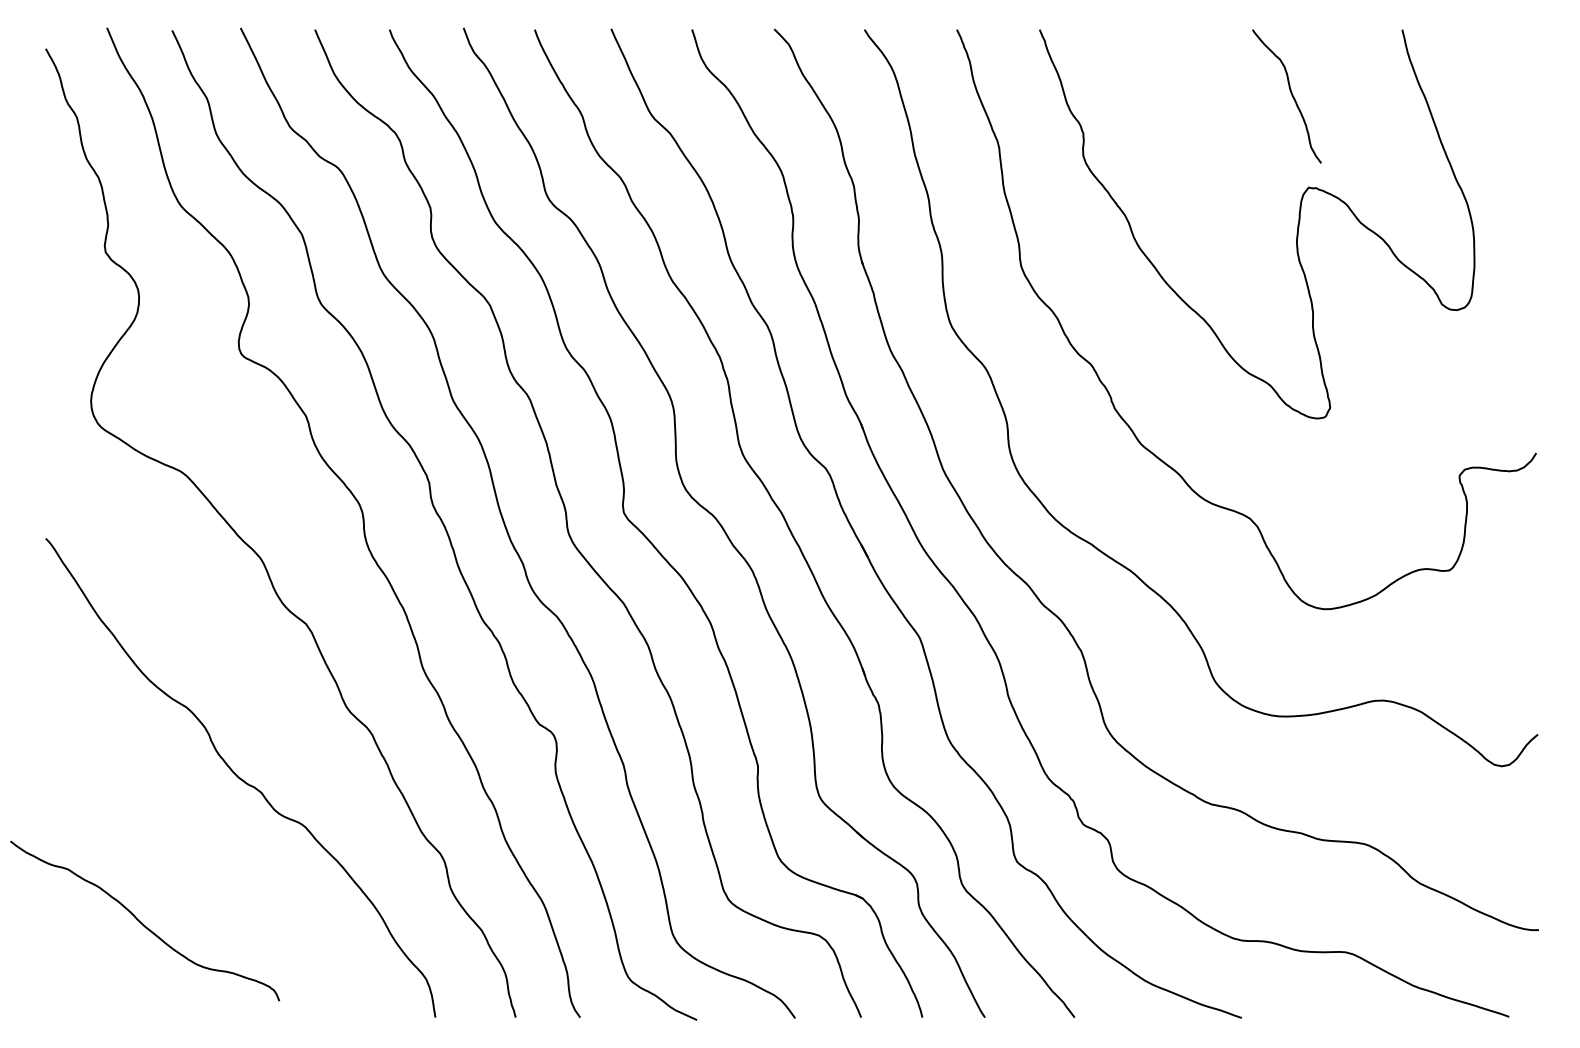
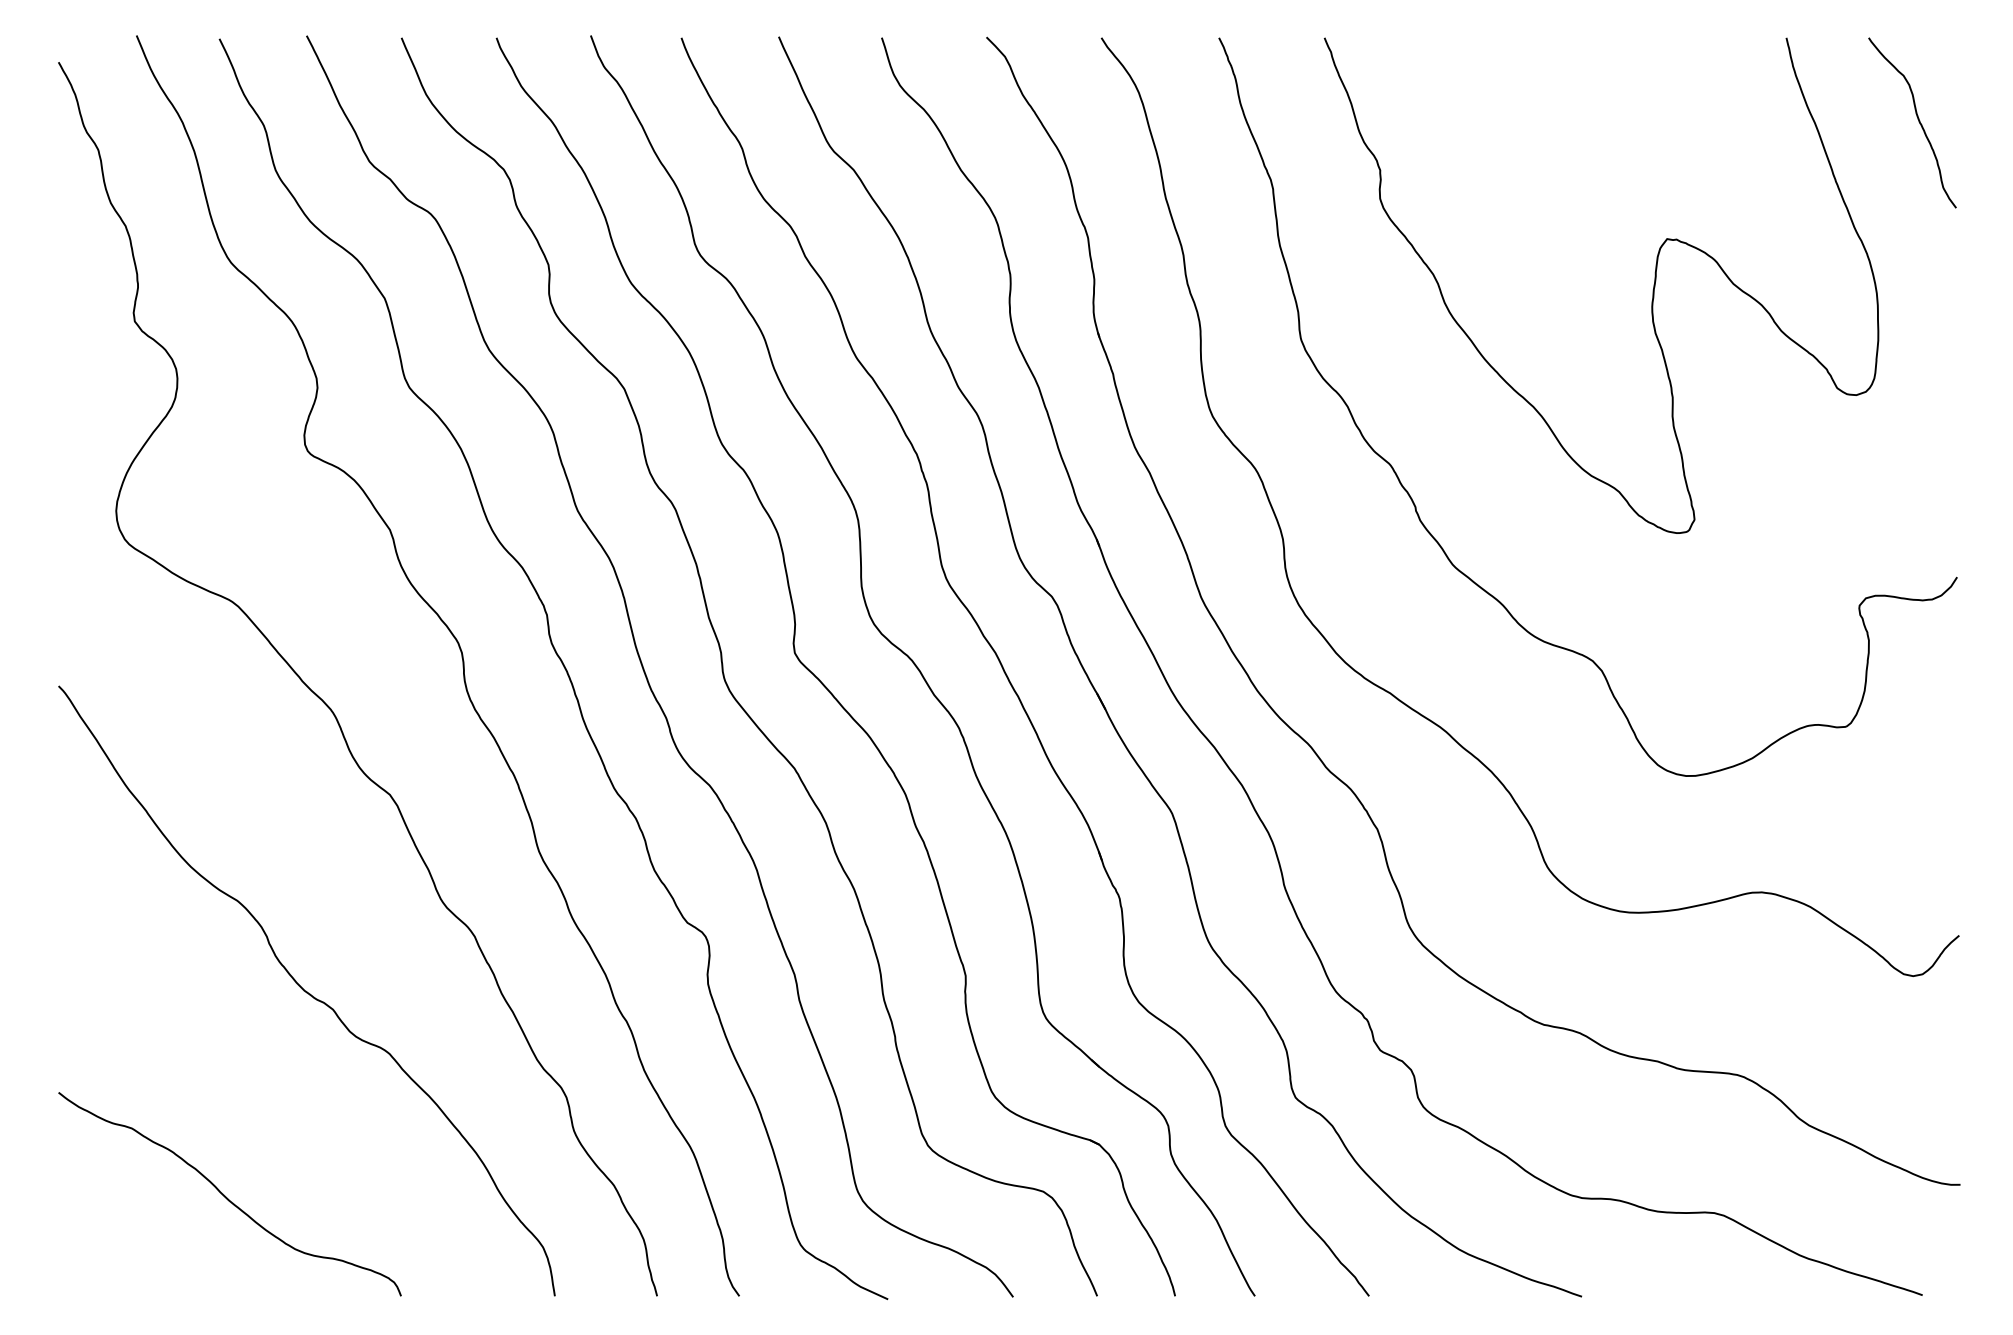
curve: (1290, 93) -> (1917, 119), moved
curve: (142, 922) -> (226, 1196), moved

